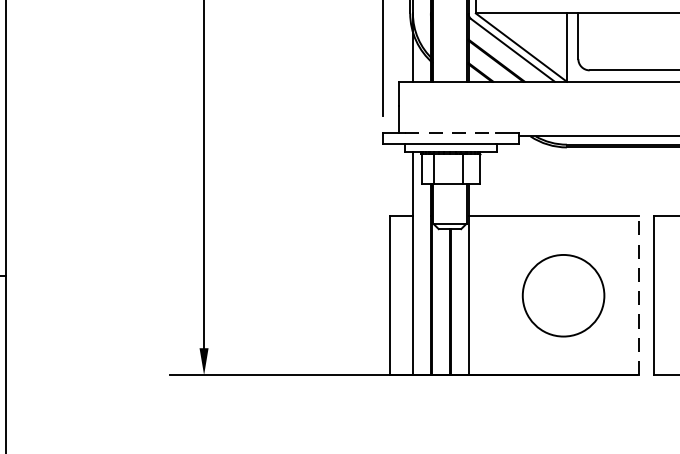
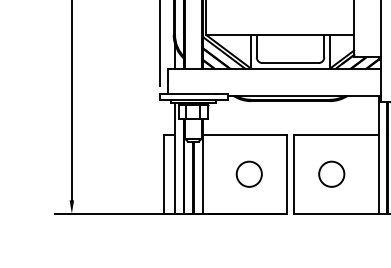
line: (450, 131) -> (193, 93), dashed -> solid
circle: (561, 293) -> (248, 173), size x0.62
line: (638, 293) -> (286, 173), dashed -> solid

